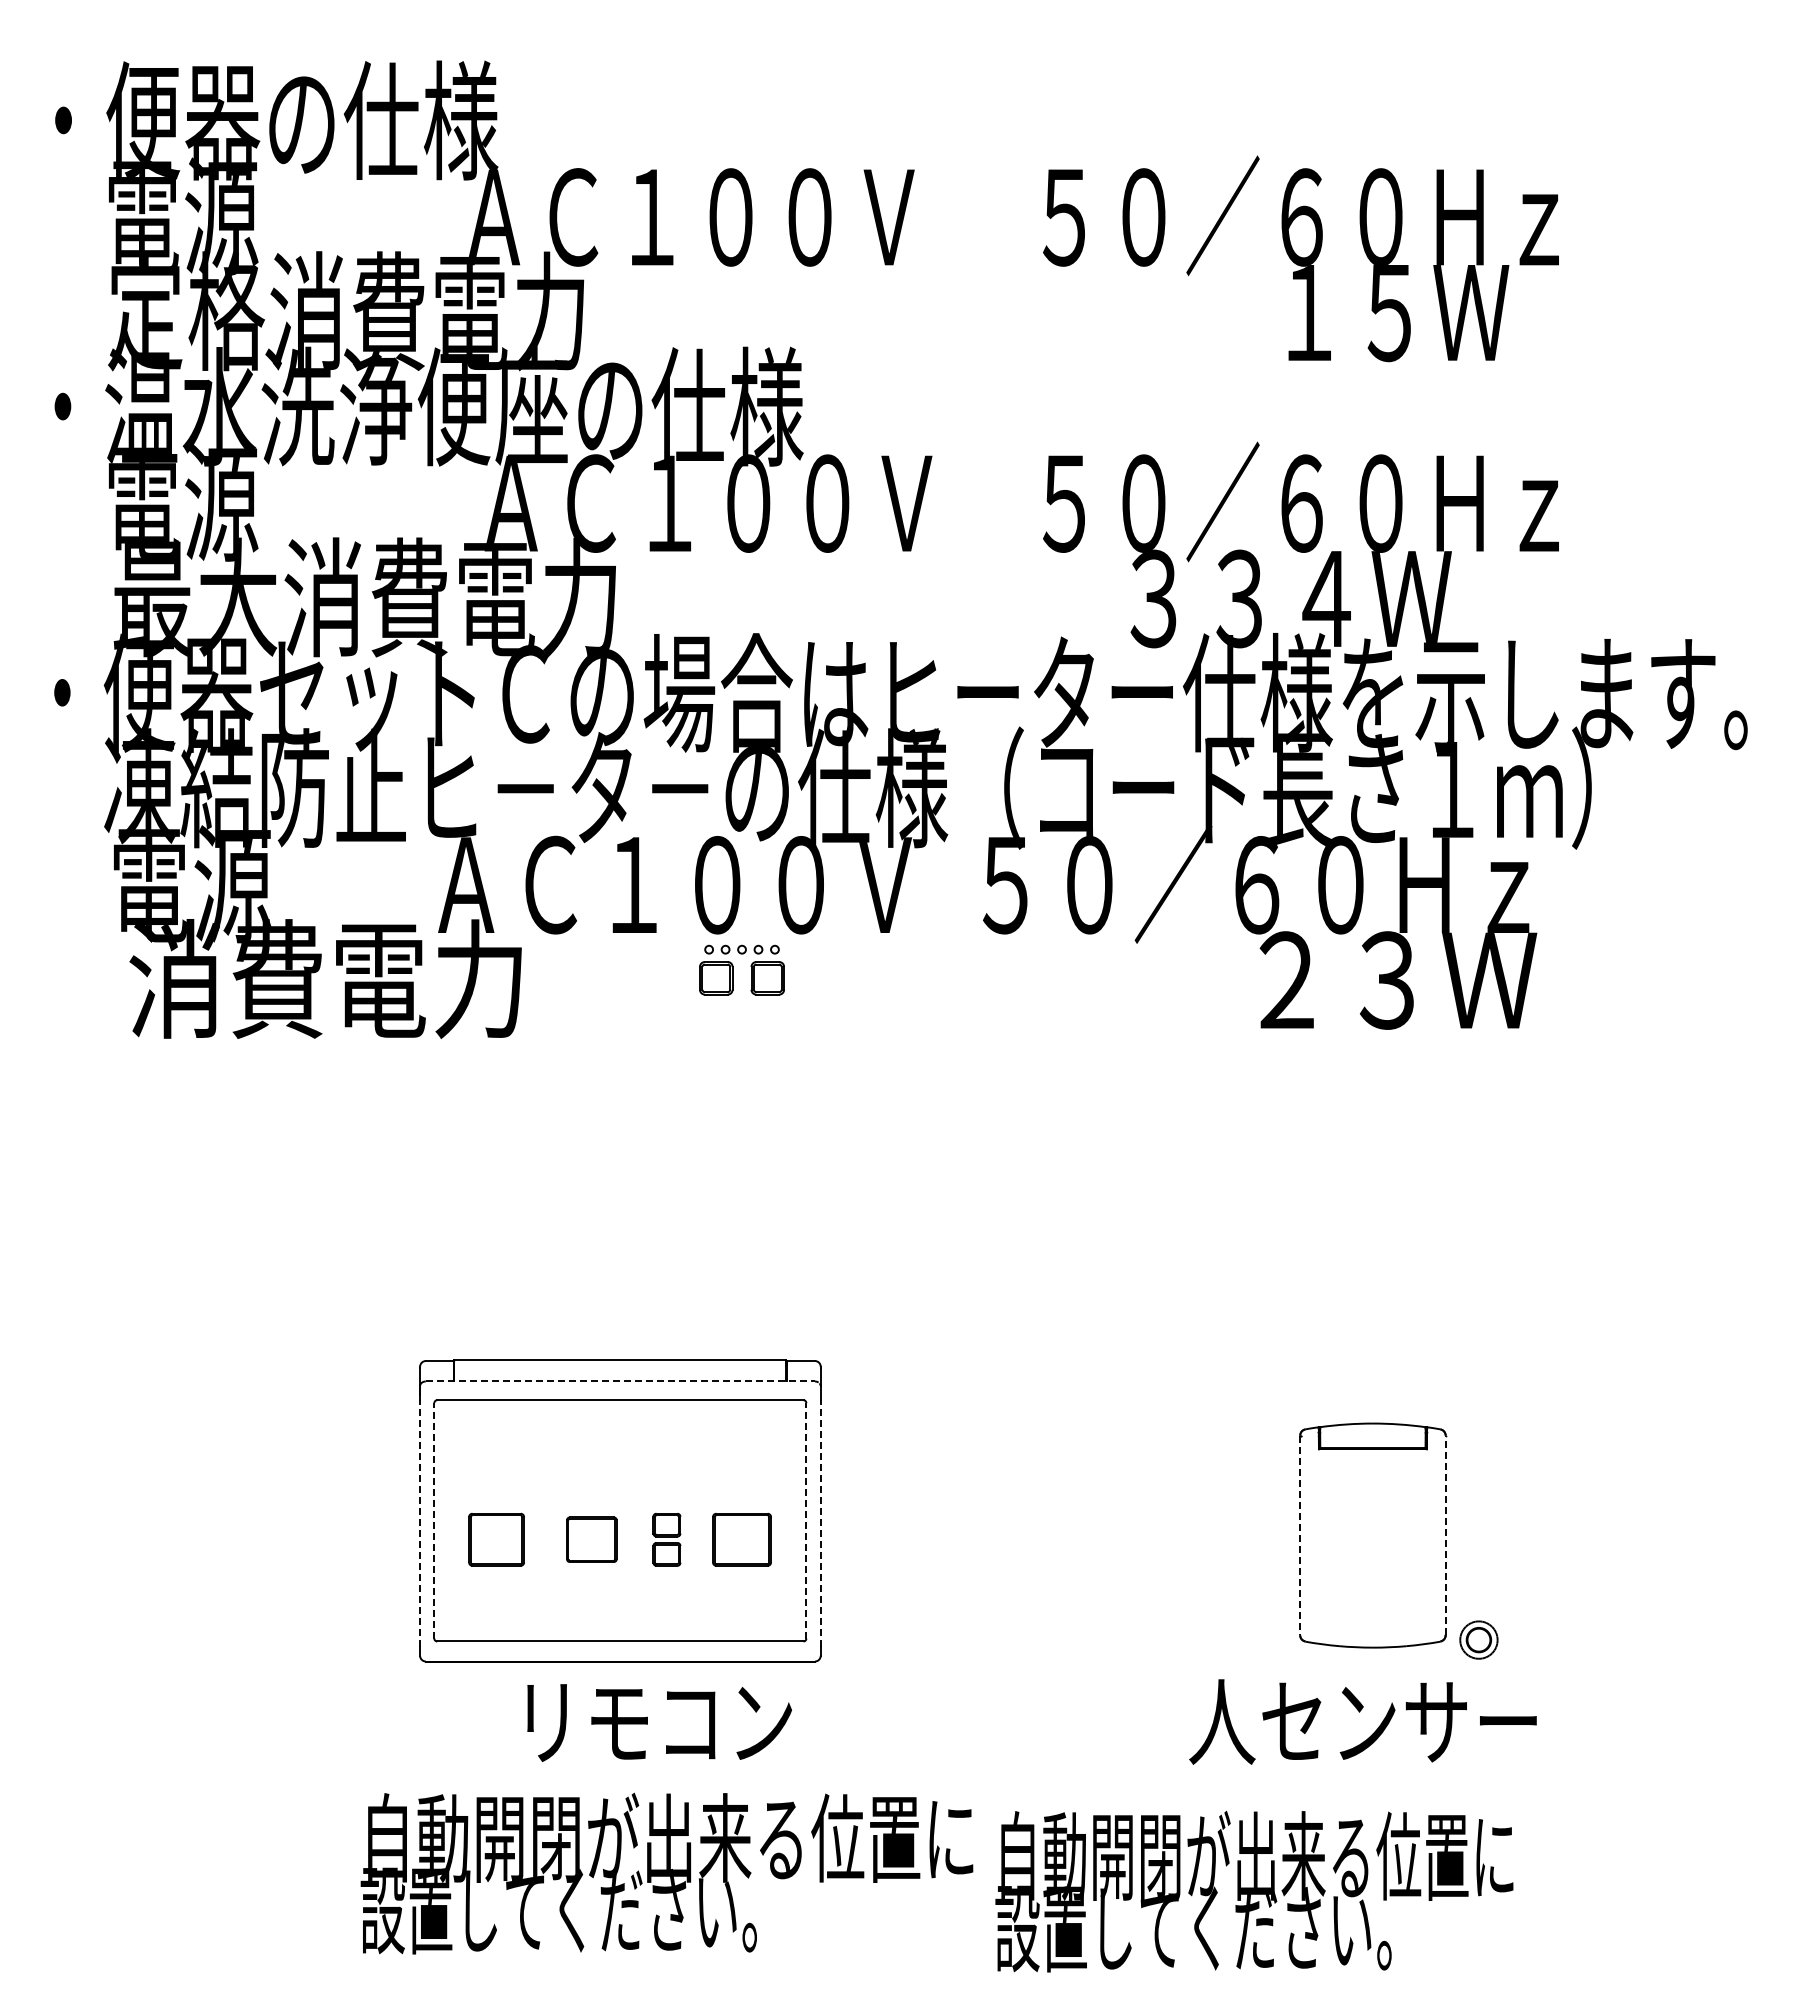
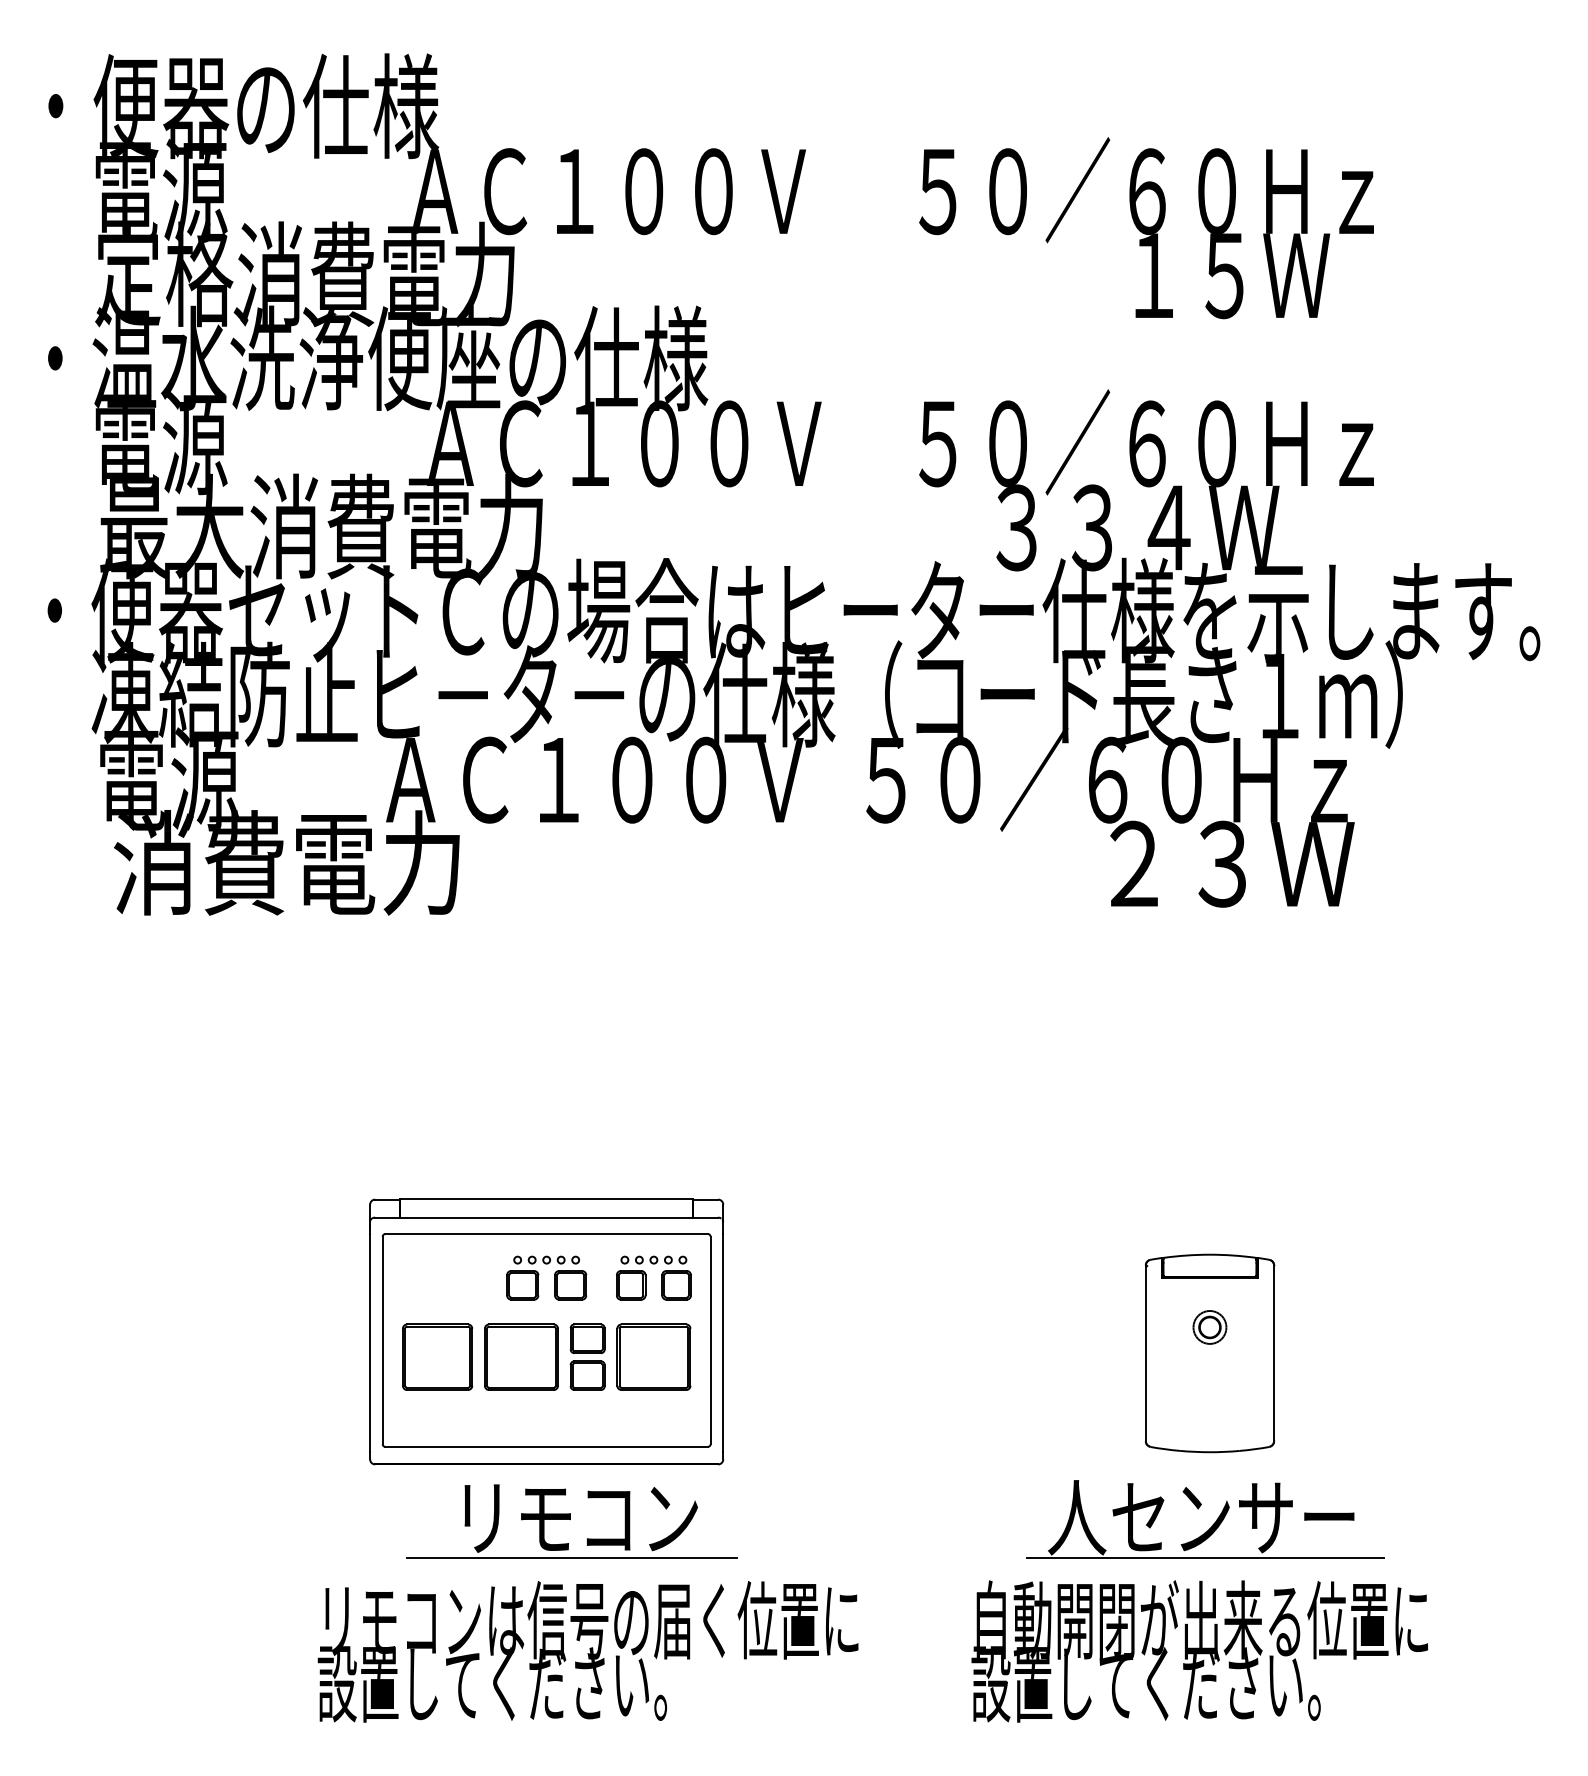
part: (733, 969) -> (646, 1277), moved
line: (620, 1381) -> (546, 1217), dashed -> solid
part: (611, 1449) -> (538, 1277), added
line: (434, 1520) -> (382, 1340), dashed -> solid
line: (806, 1520) -> (710, 1340), dashed -> solid
line: (420, 1523) -> (370, 1342), dashed -> solid
line: (820, 1523) -> (723, 1342), dashed -> solid
line: (1300, 1535) -> (1146, 1353), dashed -> solid
line: (1445, 1535) -> (1273, 1353), dashed -> solid
part: (496, 1539) -> (437, 1356), size x1.43
part: (591, 1539) -> (521, 1356), size x1.67
part: (666, 1539) -> (587, 1356), size x1.43
part: (741, 1539) -> (653, 1356), size x1.43
part: (1478, 1639) -> (1209, 1326), moved
line: (648, 1767) -> (571, 1557), added
line: (1367, 1767) -> (1205, 1557), added
text: (671, 1837) -> (591, 1619), 自動開閉が出来る位置に -> リモコンは信号の届く位置に
text: (1254, 1891) -> (1199, 1651), moved

